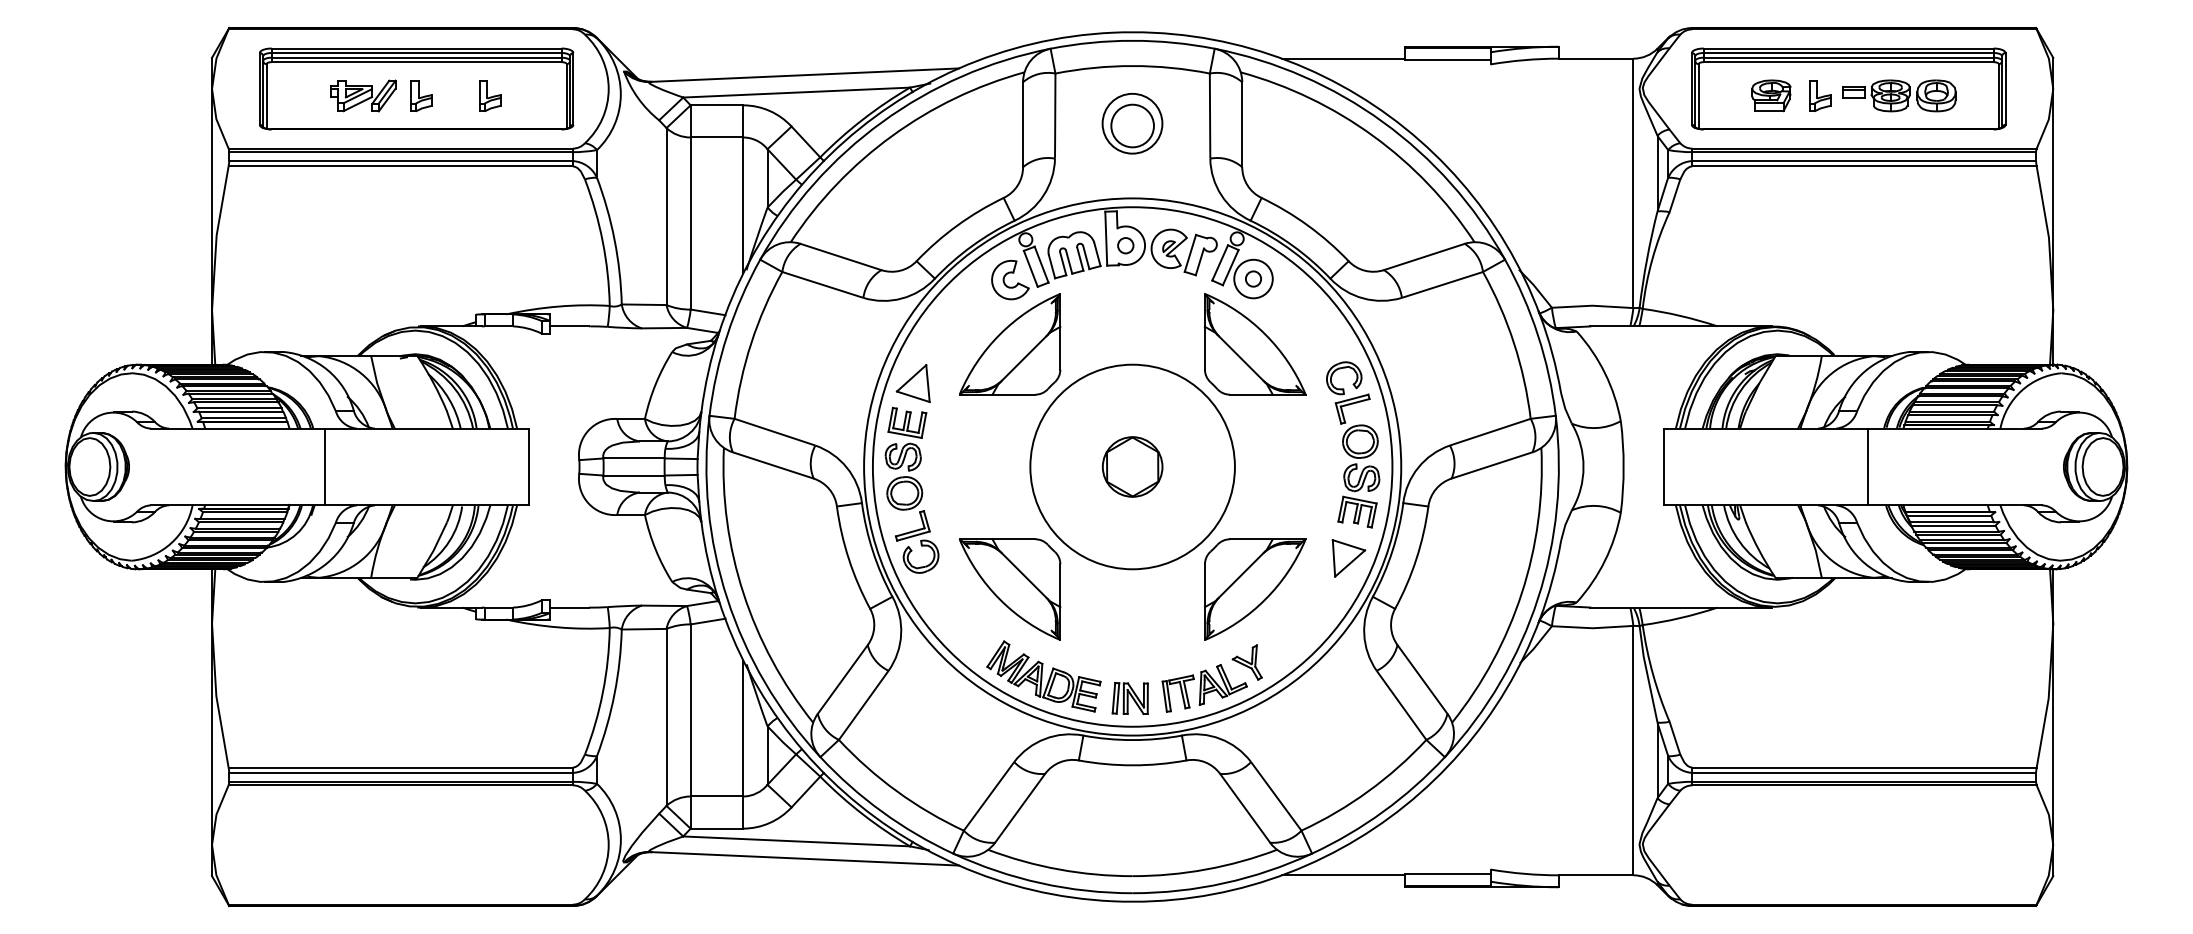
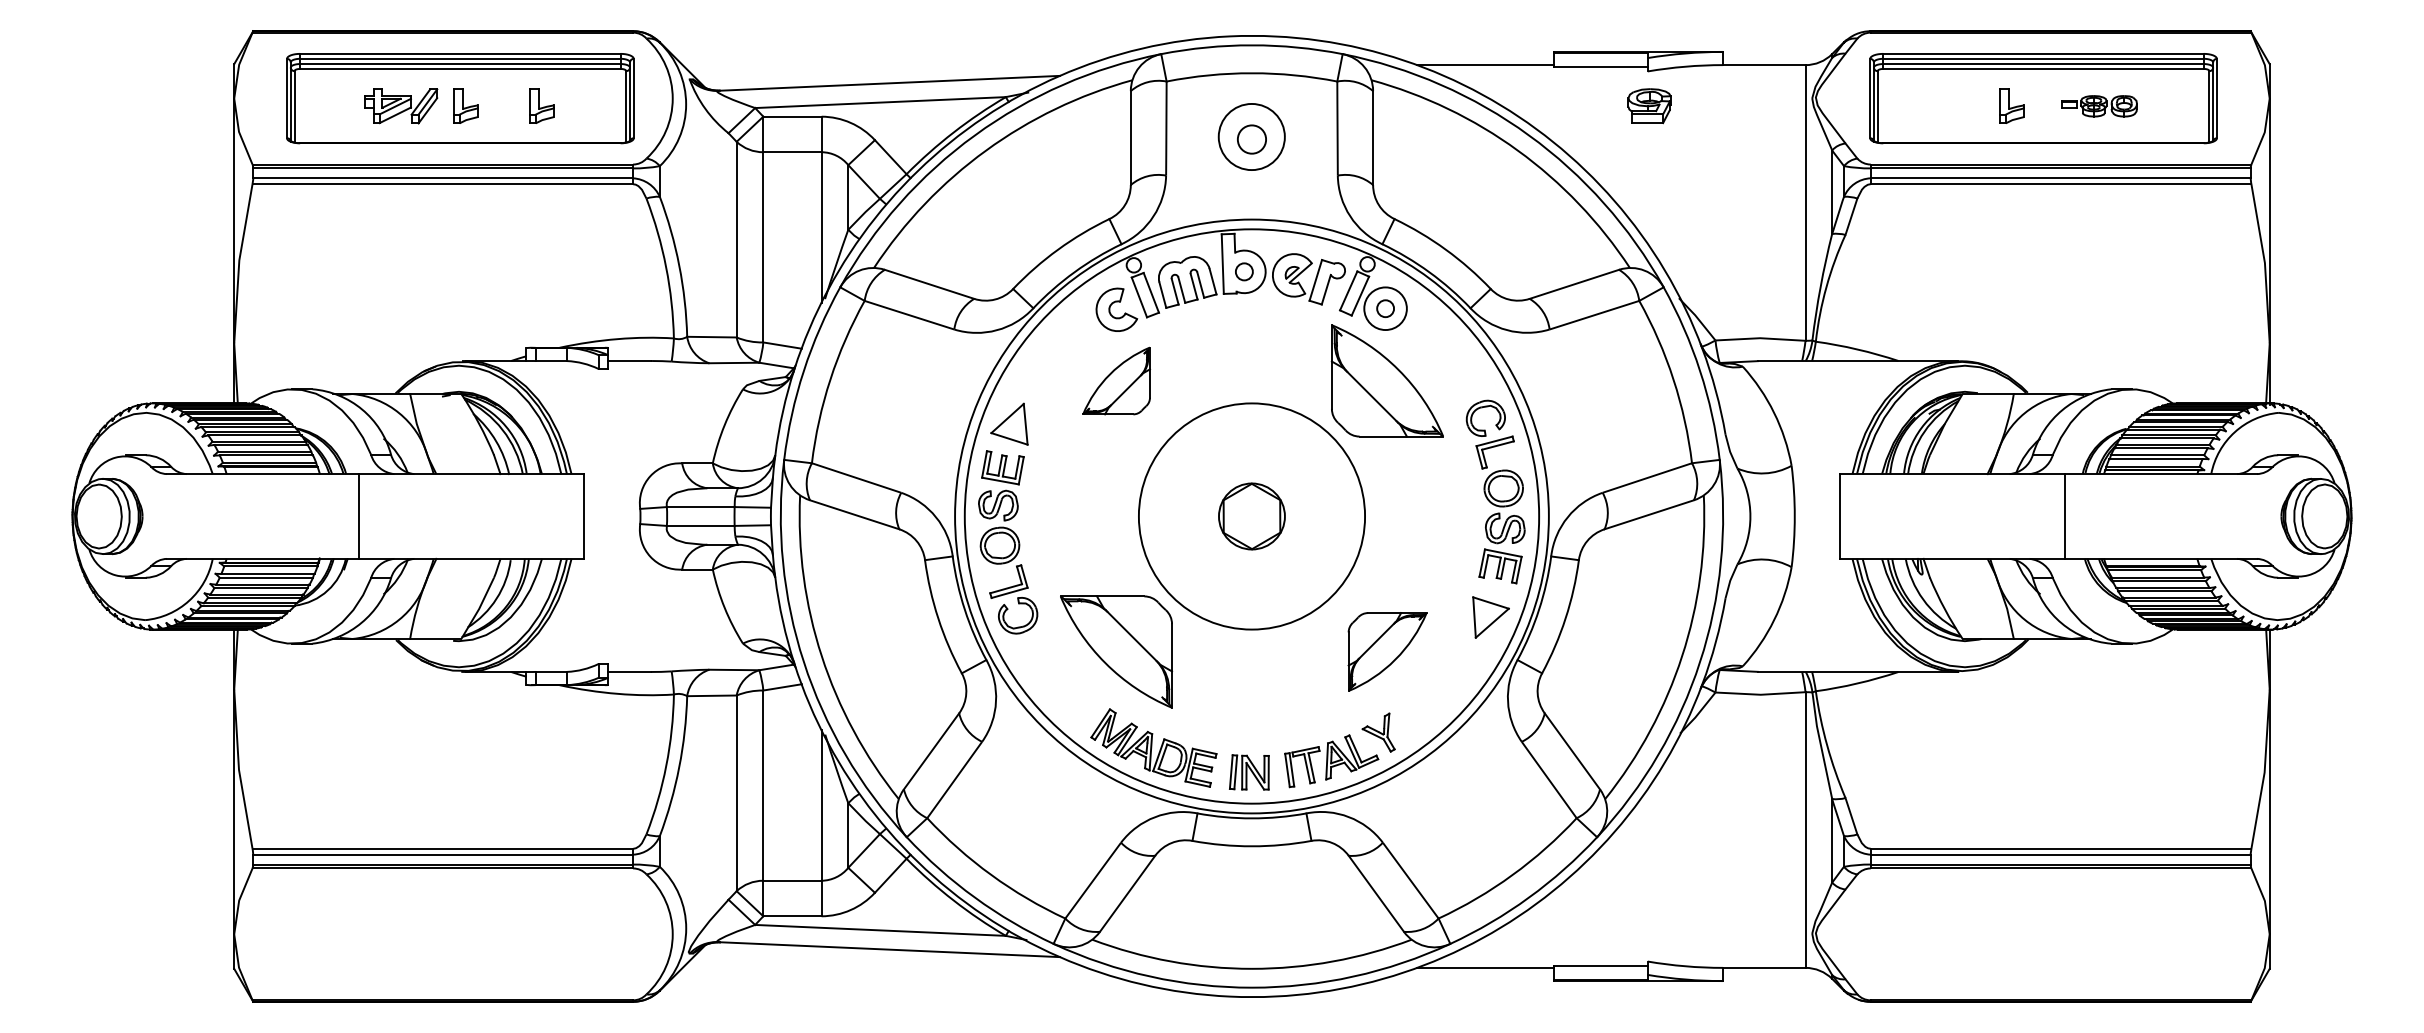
part: (1771, 95) -> (1649, 105), moved
part: (1899, 95) -> (2099, 105), size x0.6
circle: (1132, 125) -> (1251, 138), size x0.6
part: (1010, 344) -> (1116, 381), size x0.6
part: (1255, 589) -> (1387, 651), size x0.7

